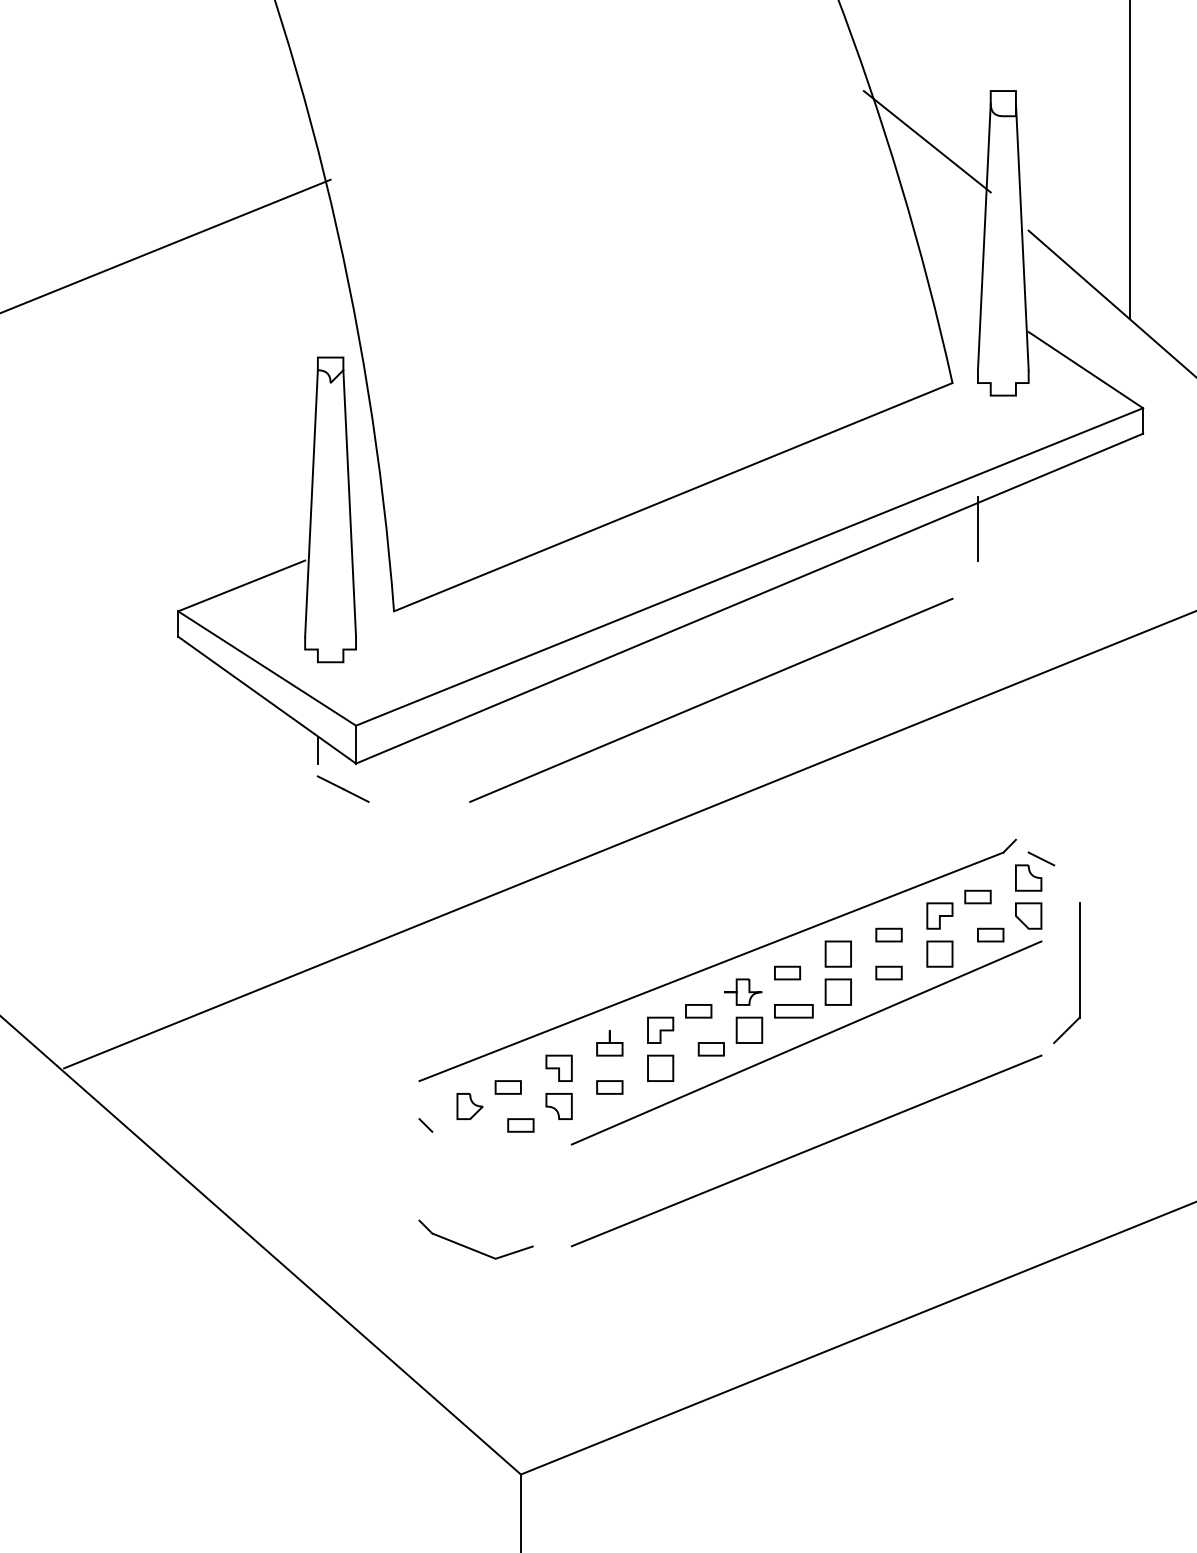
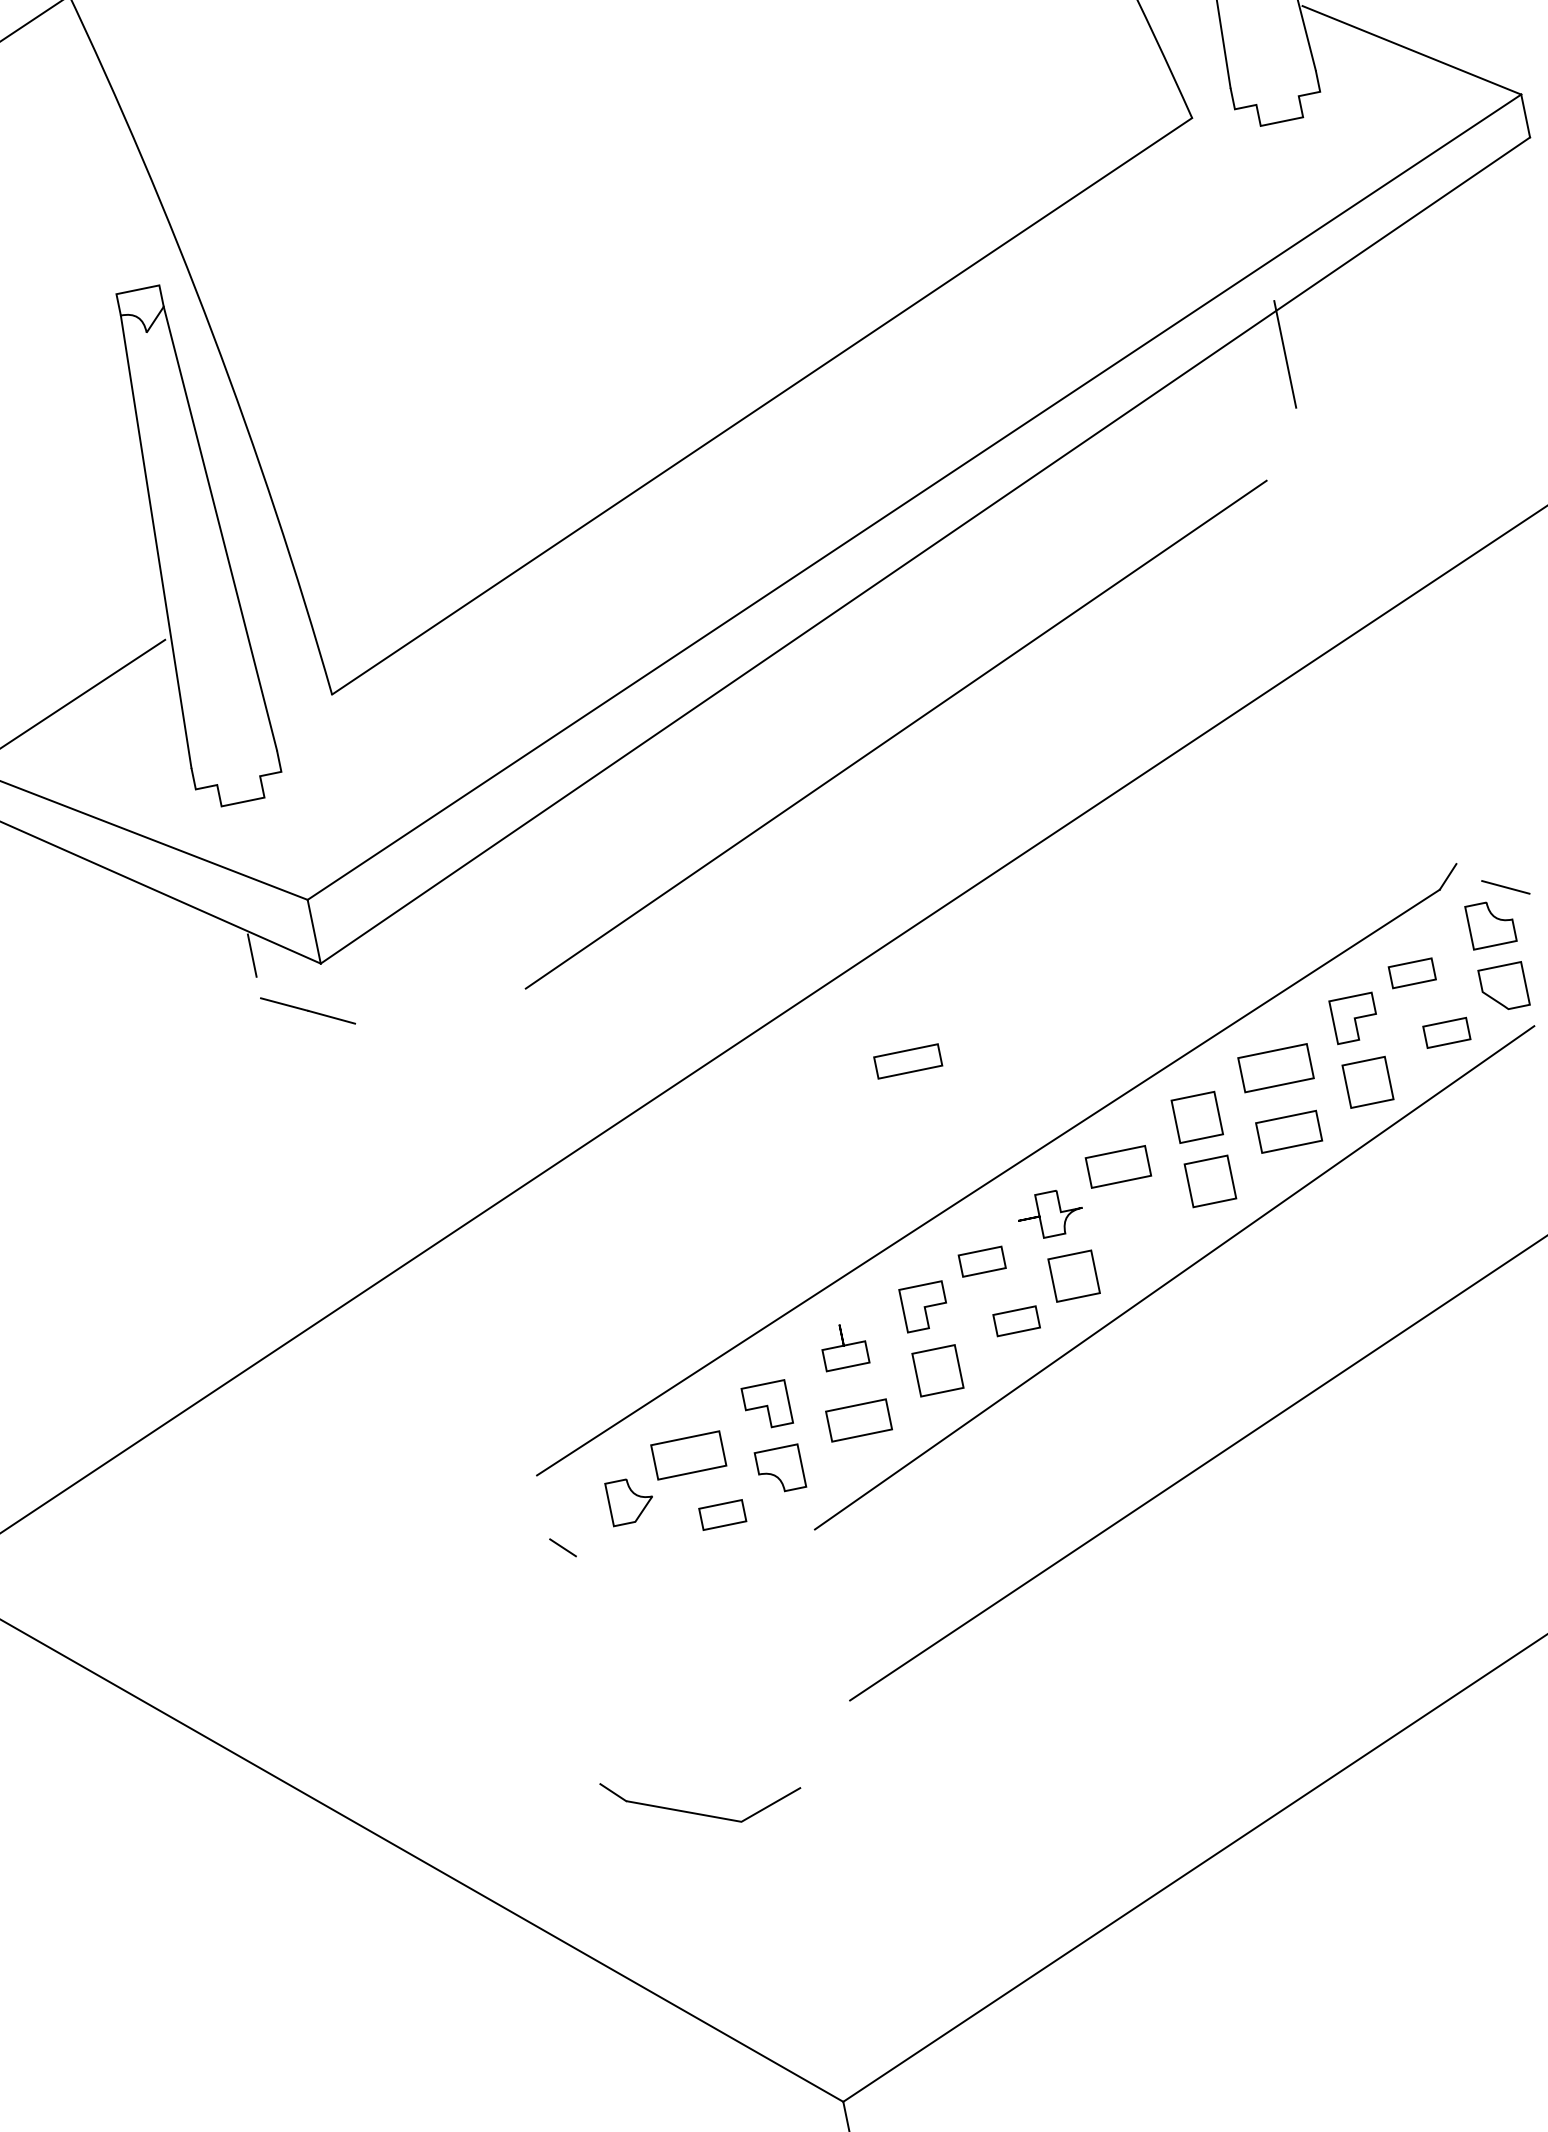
part: (888, 934) -> (1274, 1067), size x1.6
part: (787, 972) -> (1118, 1165), size x1.4
part: (888, 972) -> (1287, 1131), size x1.4
part: (793, 1011) -> (907, 1061), moved
part: (507, 1087) -> (687, 1455), size x1.6
part: (609, 1087) -> (858, 1420), size x1.4
part: (470, 1247) -> (695, 1811), moved

